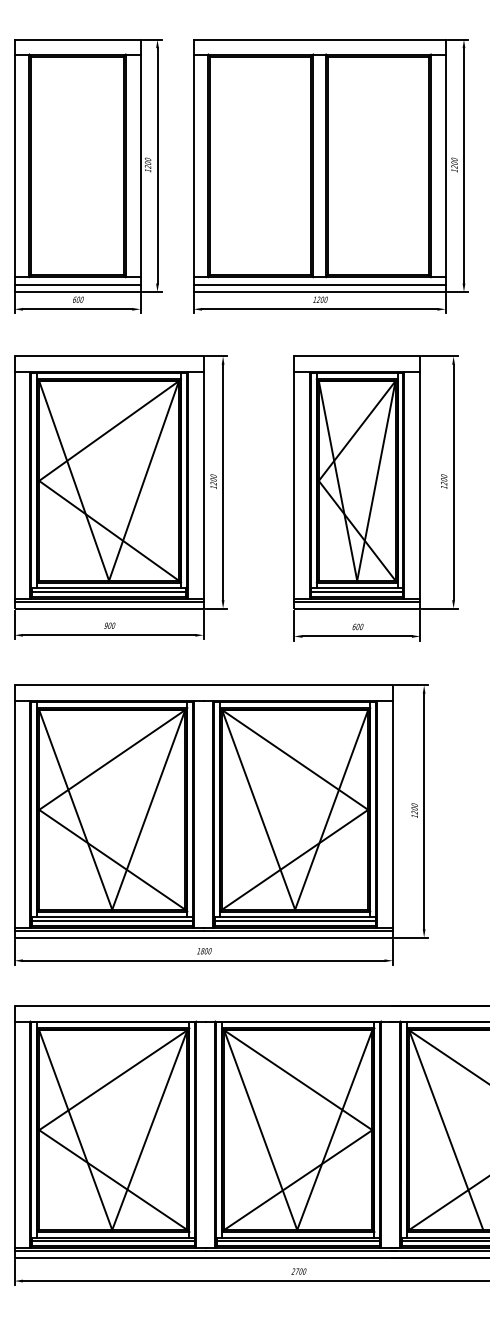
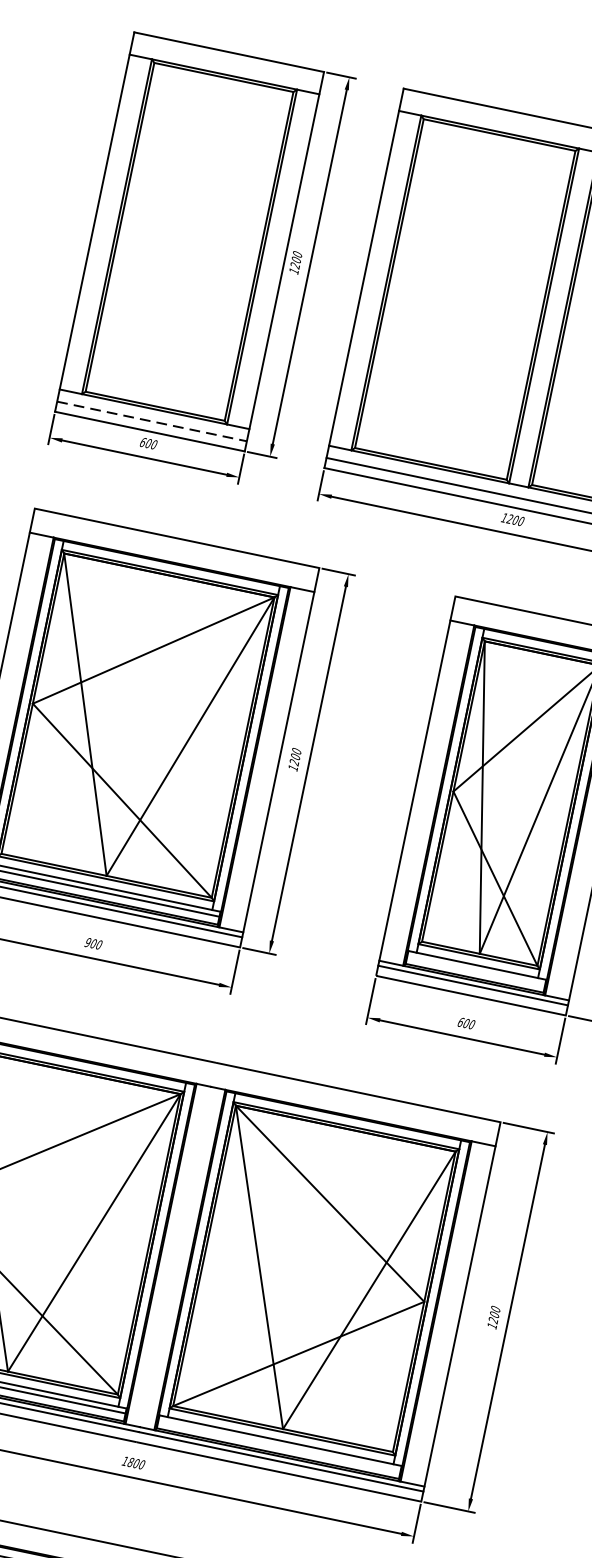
line: (78, 285) -> (153, 422), solid -> dashed
line: (357, 591) -> (476, 970), removed
line: (294, 920) -> (278, 1445), removed

